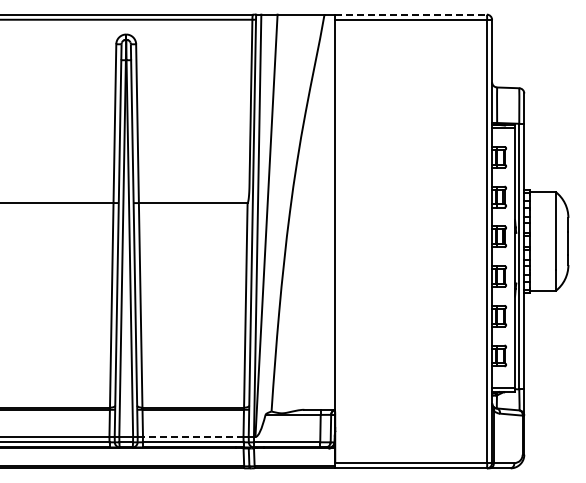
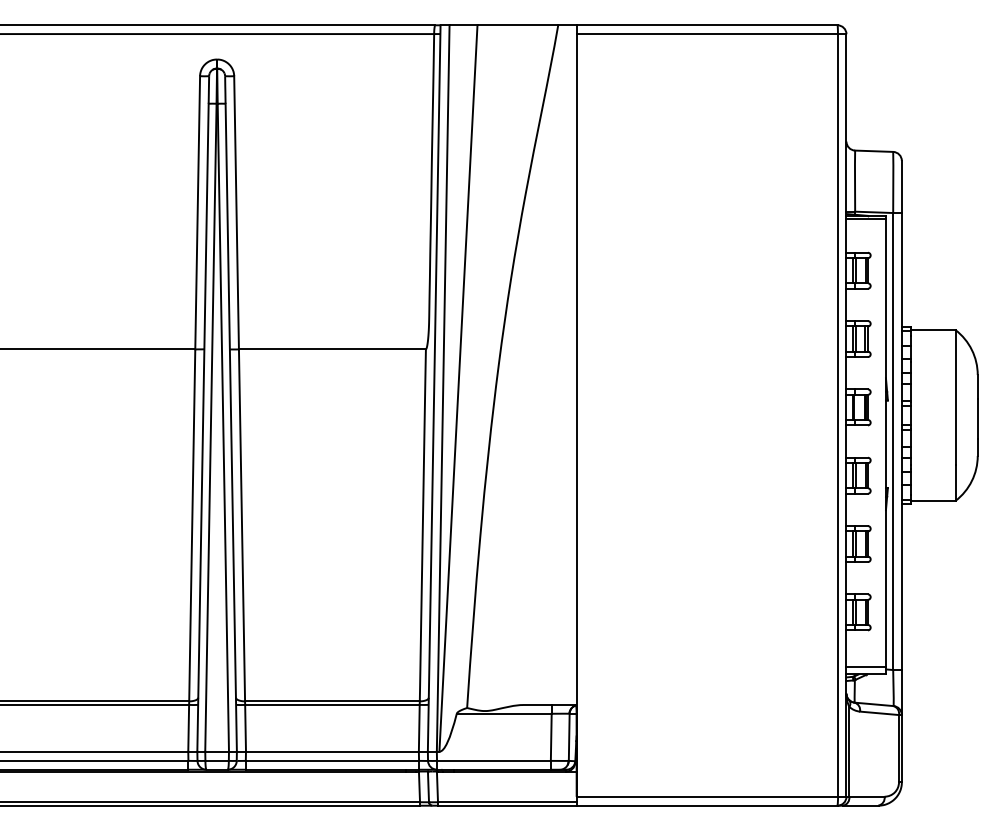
line: (411, 14) -> (707, 25), dashed -> solid
line: (192, 436) -> (331, 750), dashed -> solid

